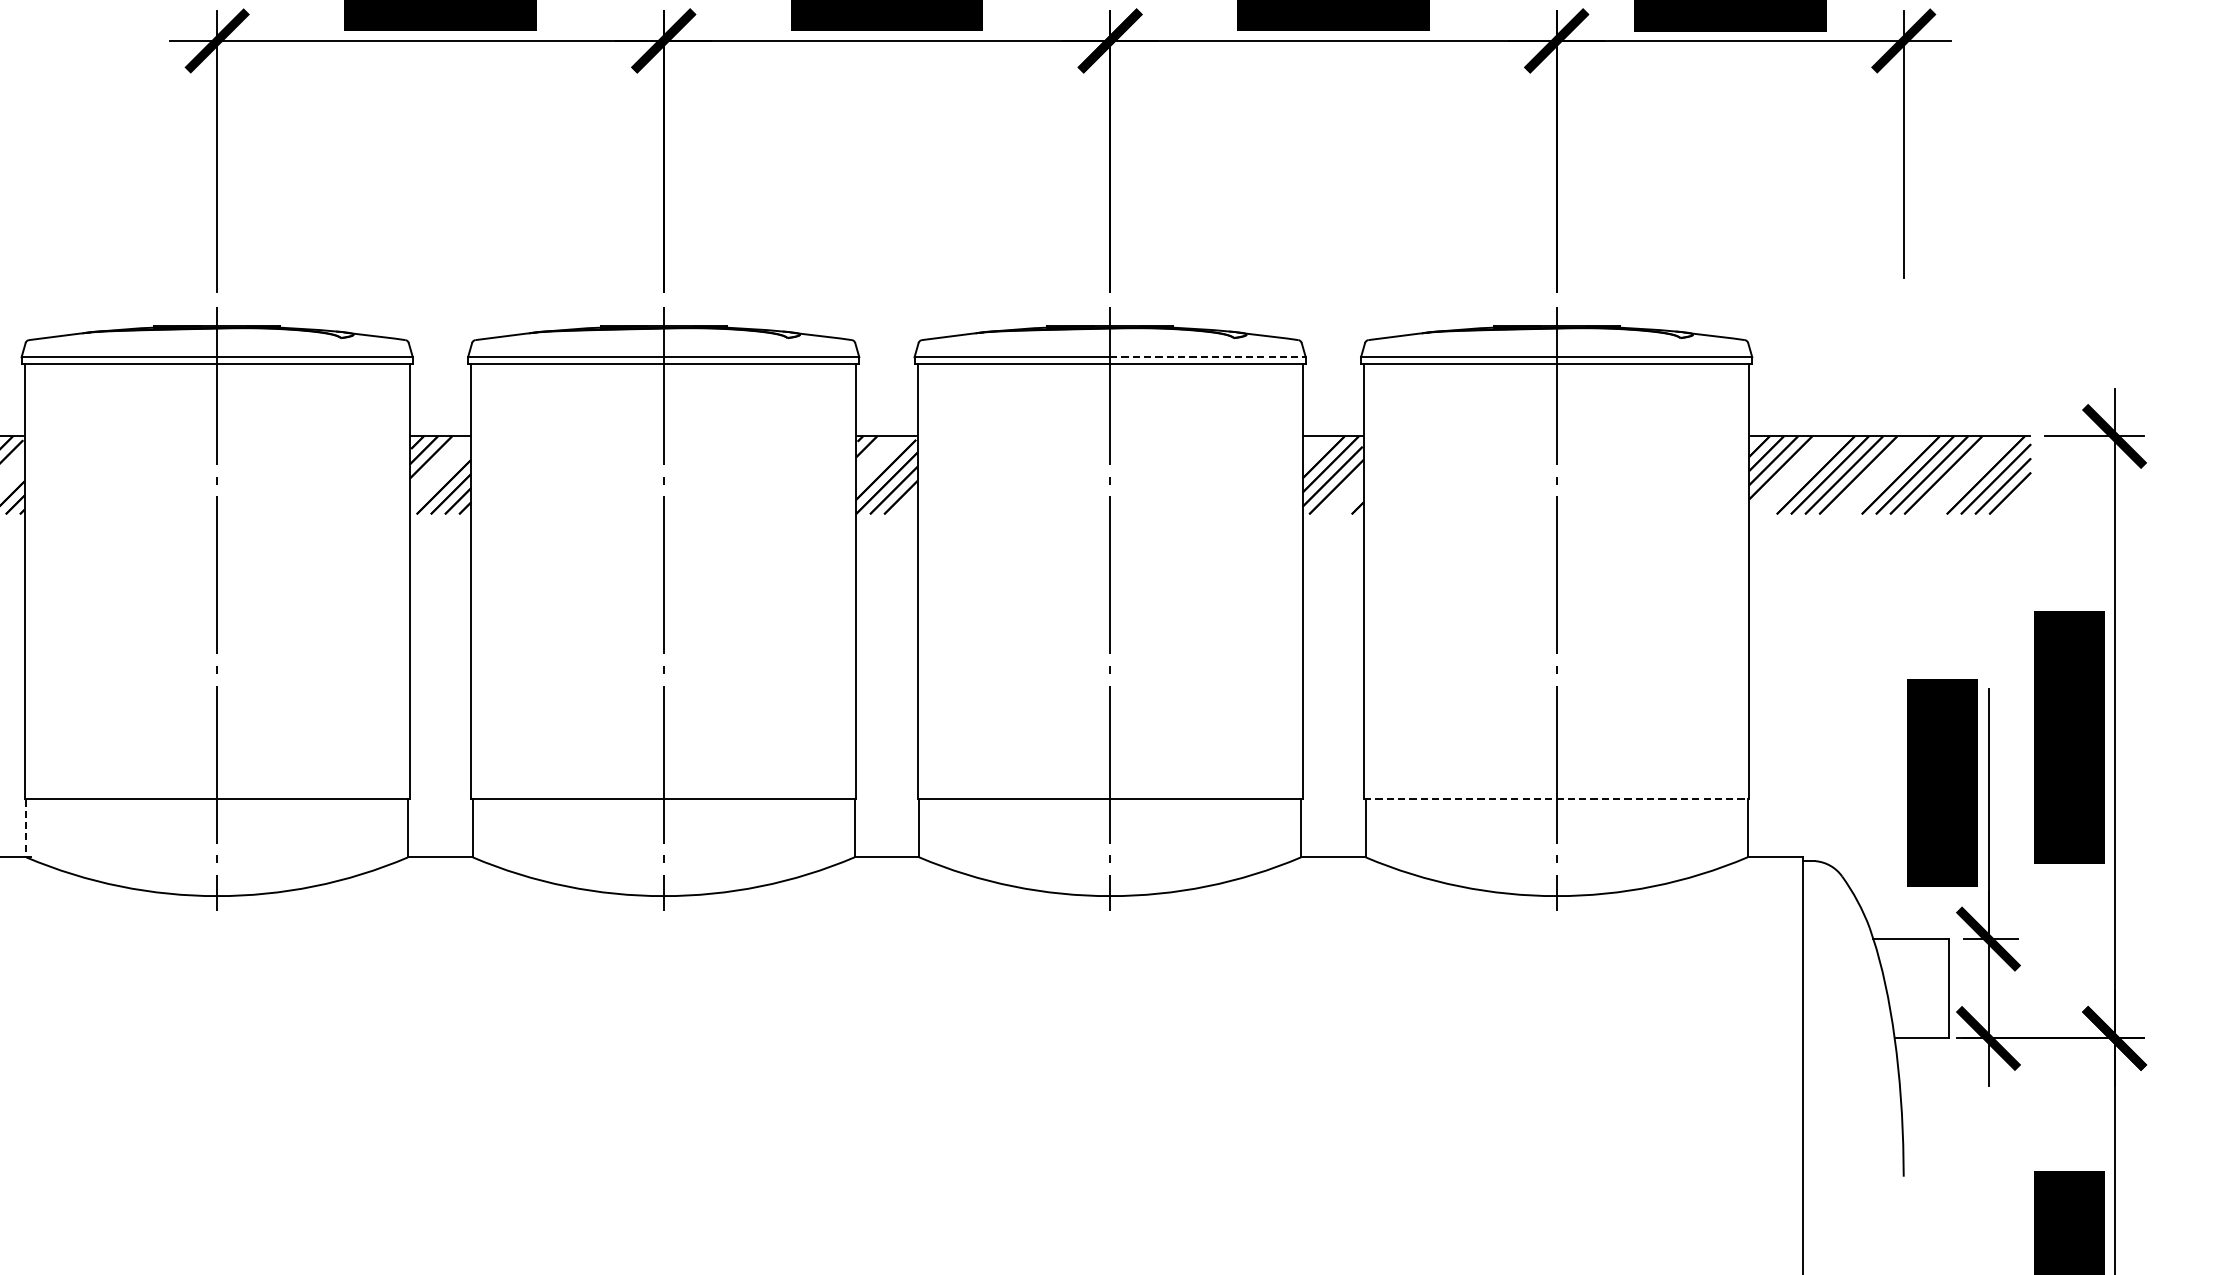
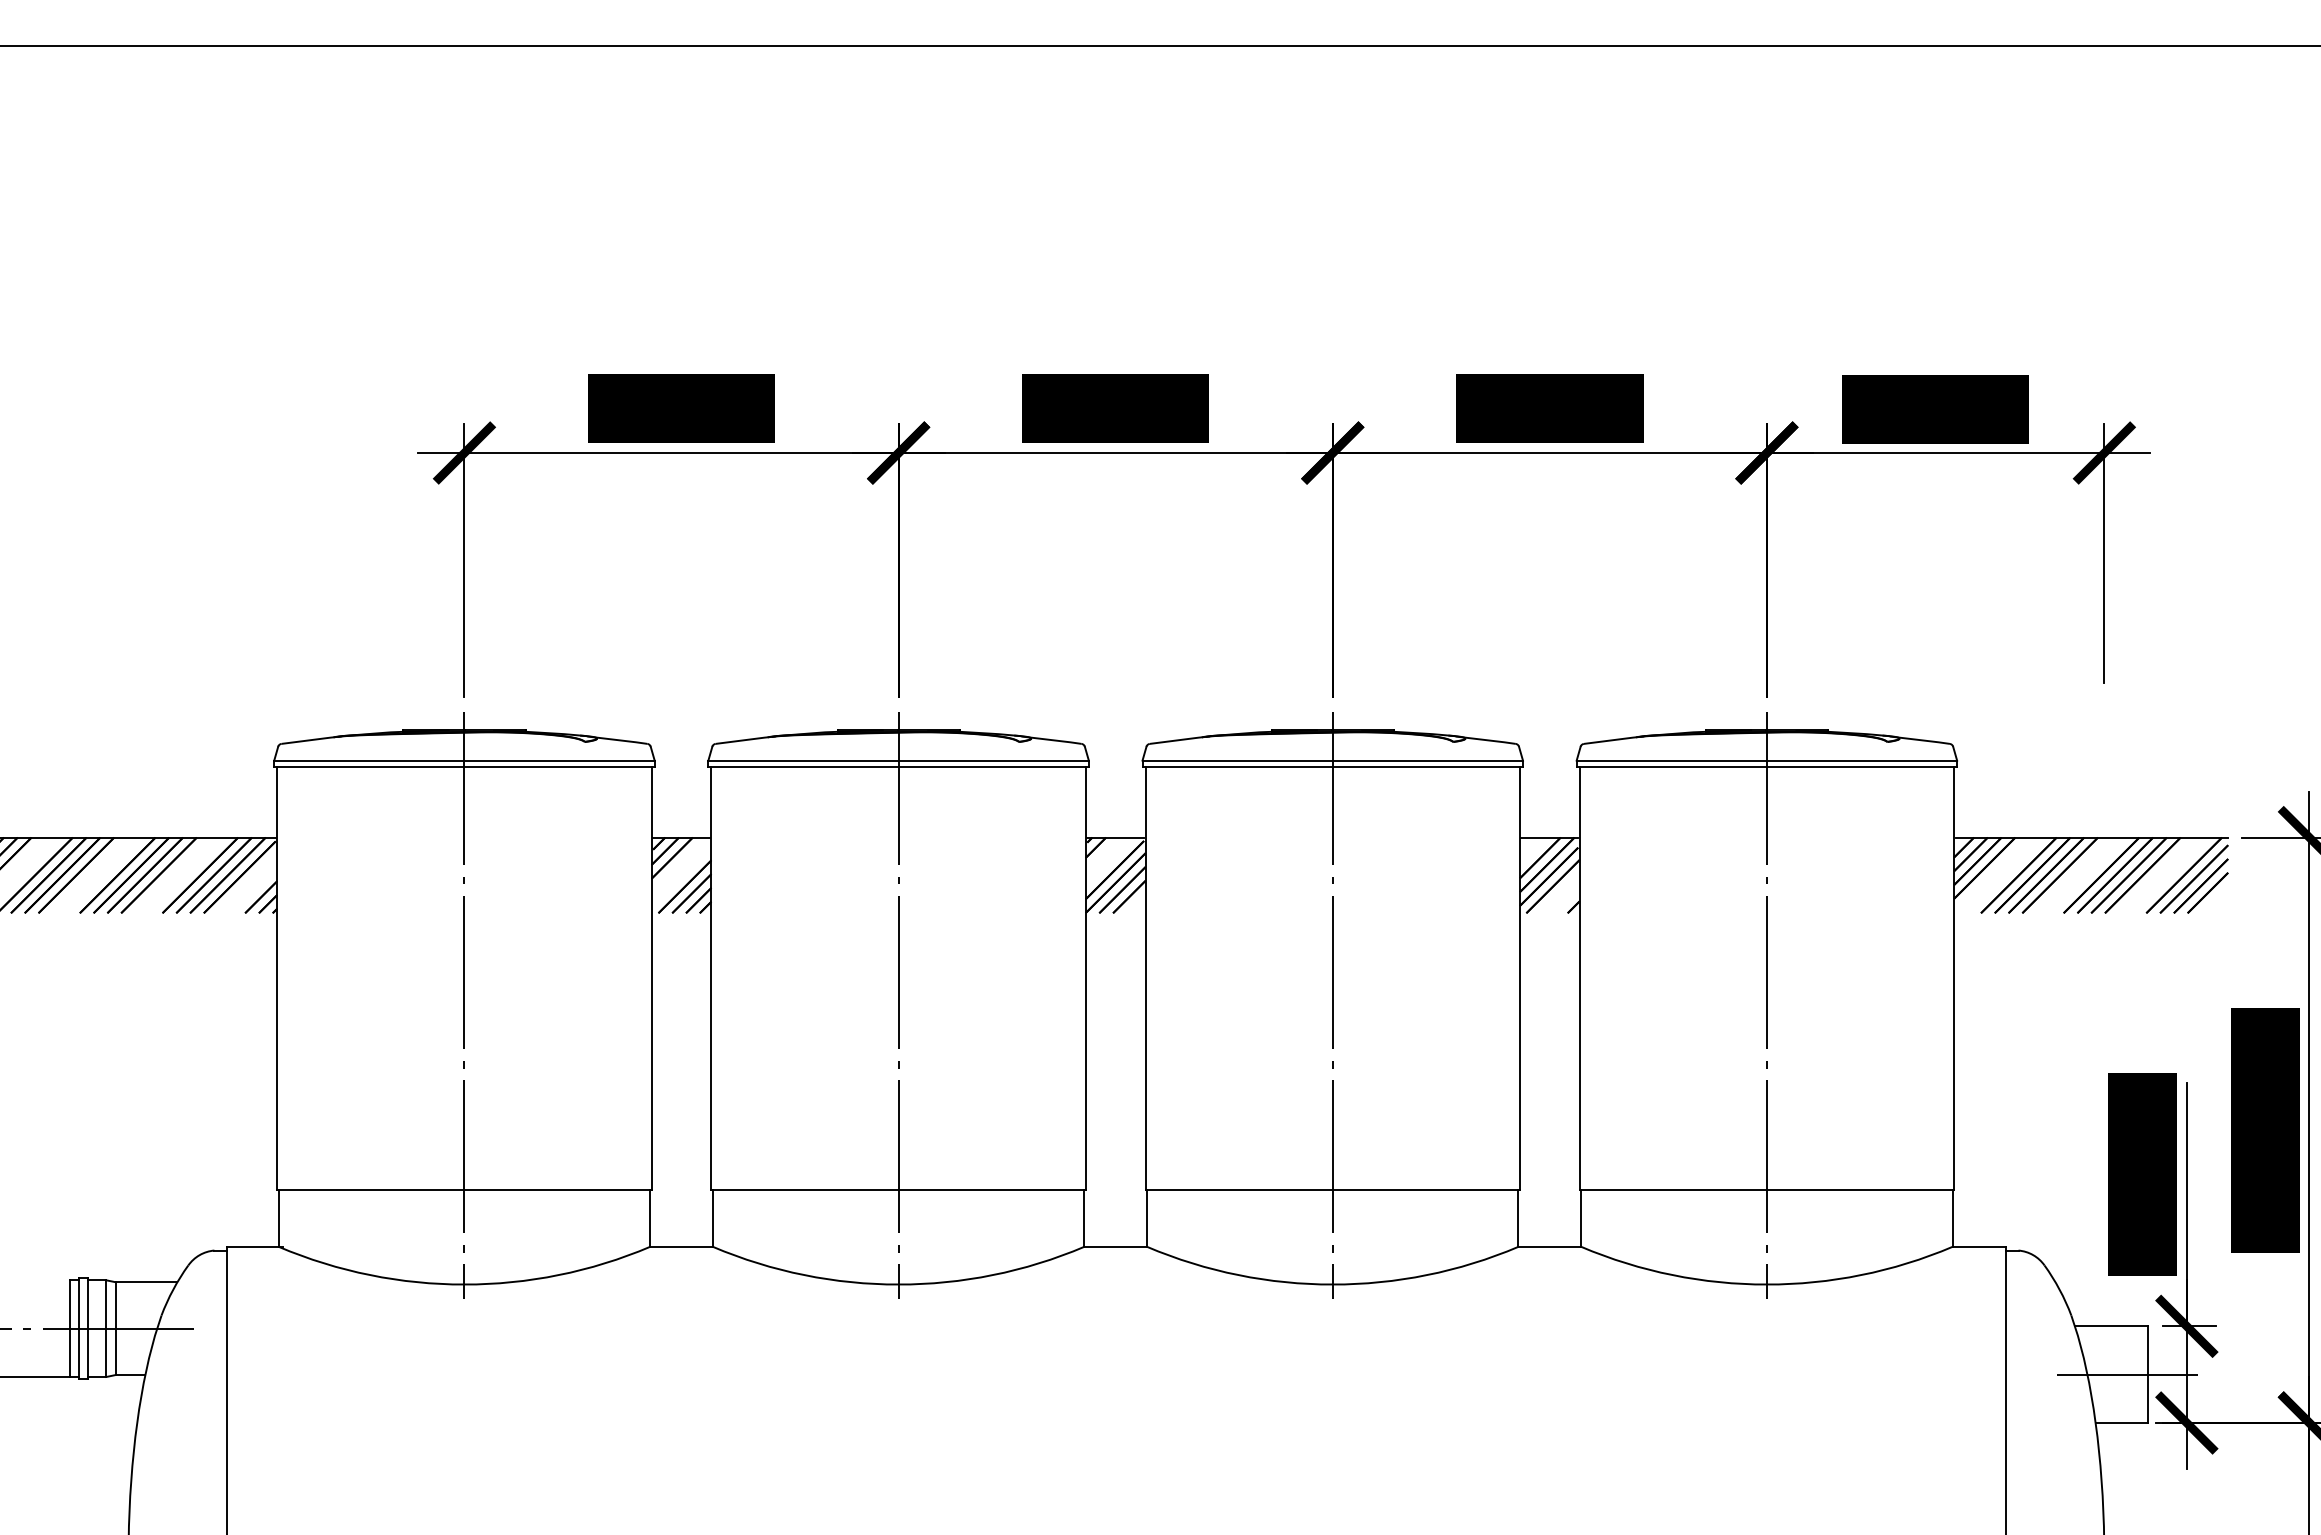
line: (1208, 357) -> (1428, 760), dashed -> solid
line: (1557, 799) -> (1767, 1190), dashed -> solid
line: (25, 829) -> (278, 1219), dashed -> solid
line: (1927, 988) -> (2127, 1374), added

